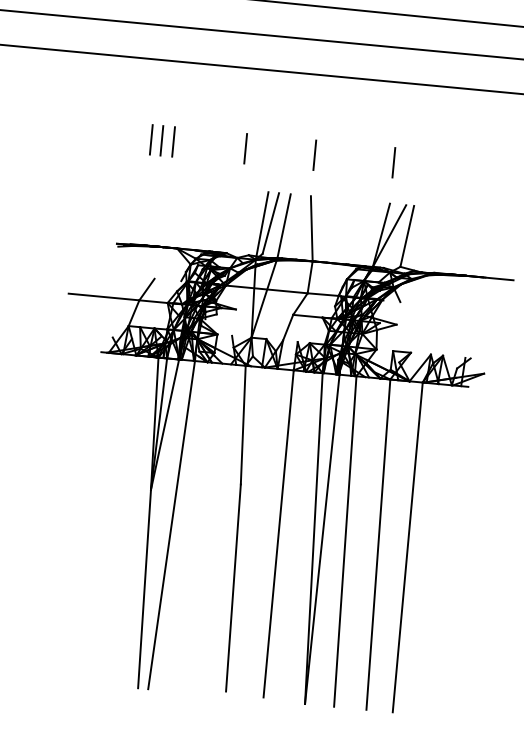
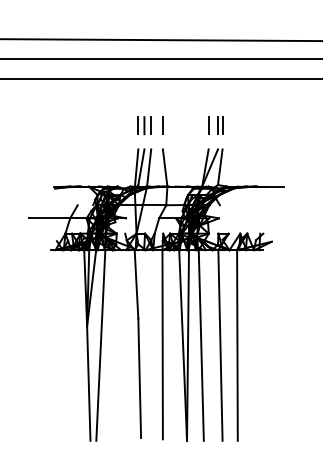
part: (162, 140) -> (144, 125), moved
line: (245, 148) -> (122, 125), removed
part: (414, 164) -> (220, 125), added

